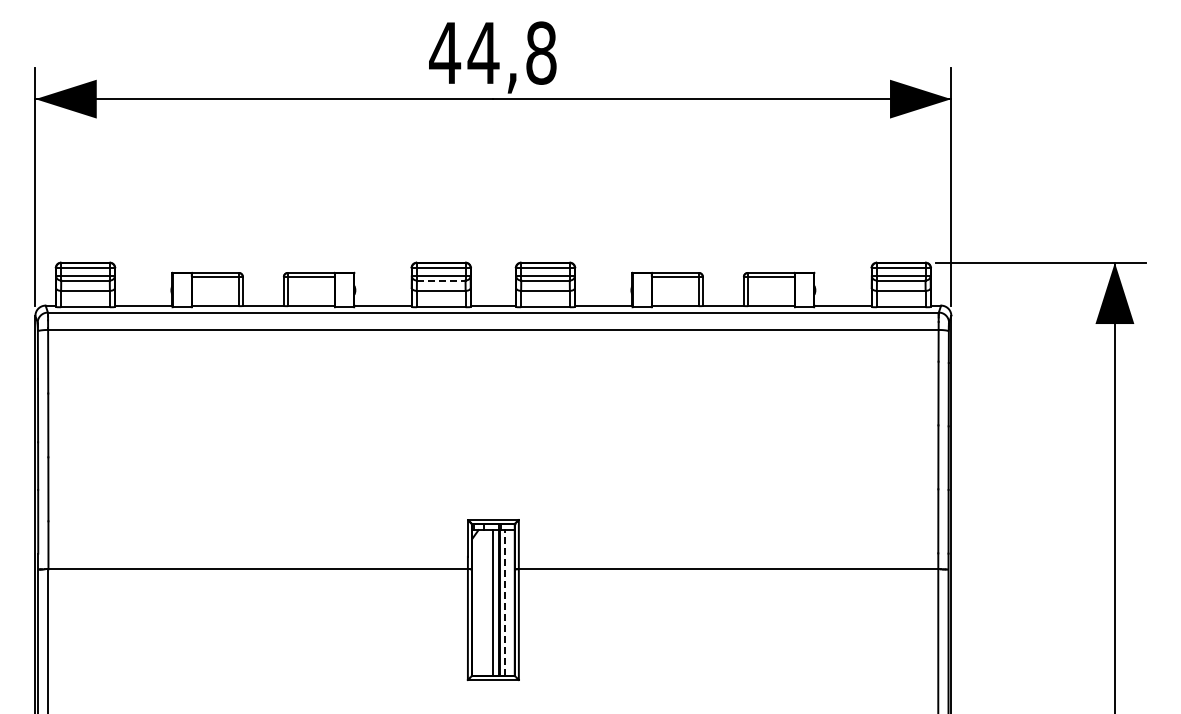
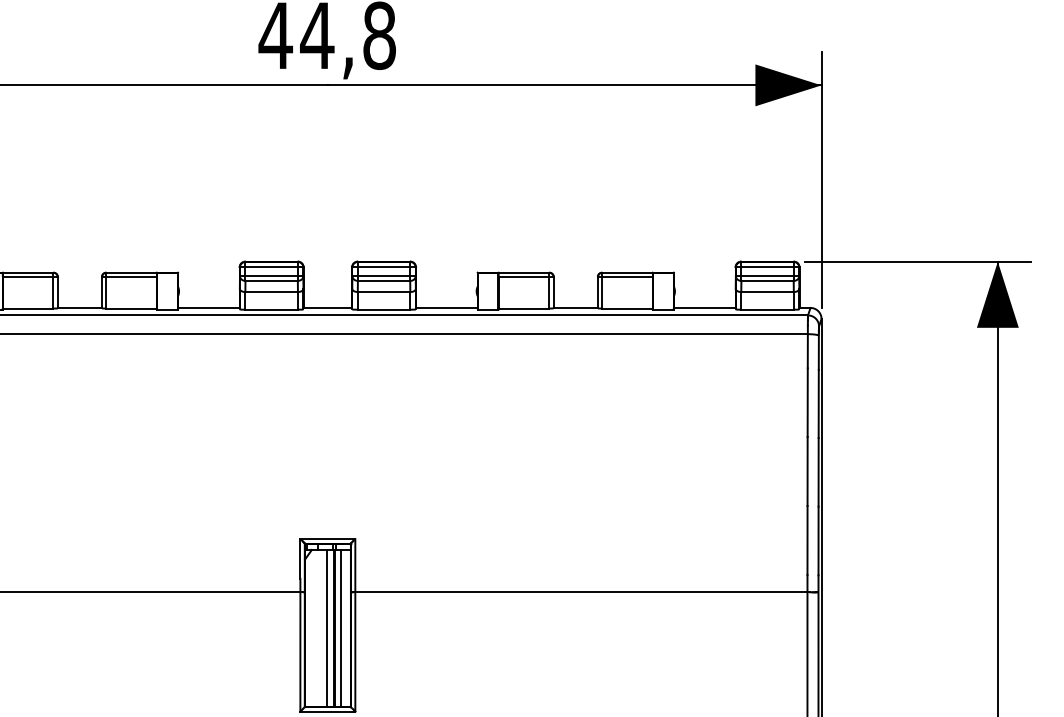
line: (441, 280) -> (271, 280), dashed -> solid
line: (505, 602) -> (340, 627), dashed -> solid

